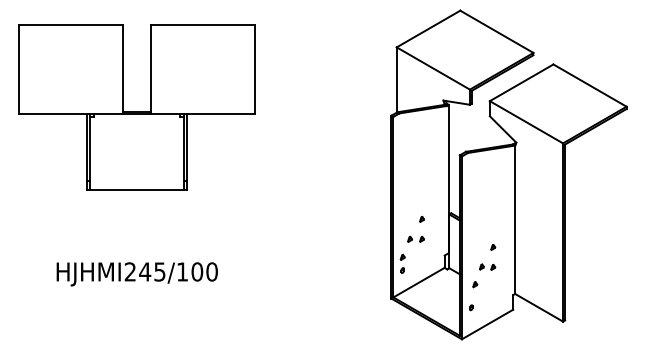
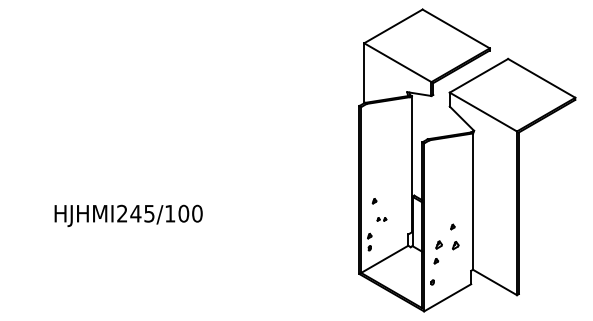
part: (136, 107) -> (125, 98), removed
part: (421, 218) -> (374, 200), moved
part: (415, 238) -> (381, 218), size x0.6
part: (487, 266) -> (447, 244), size x1.6
text: (136, 274) -> (127, 216), moved

